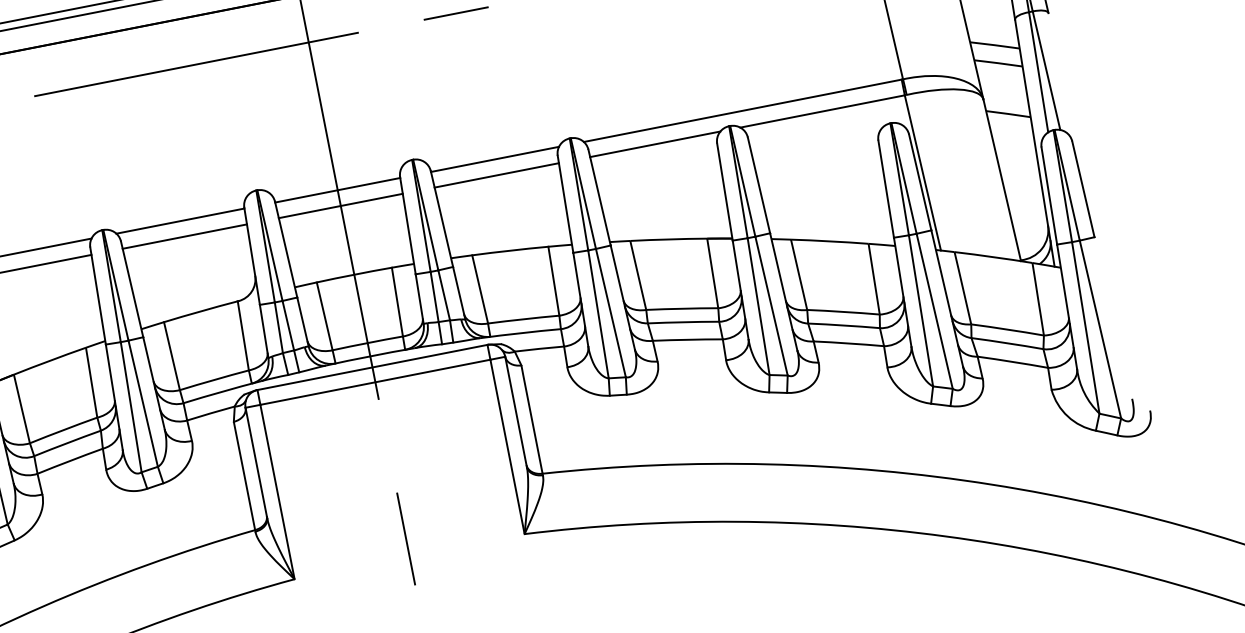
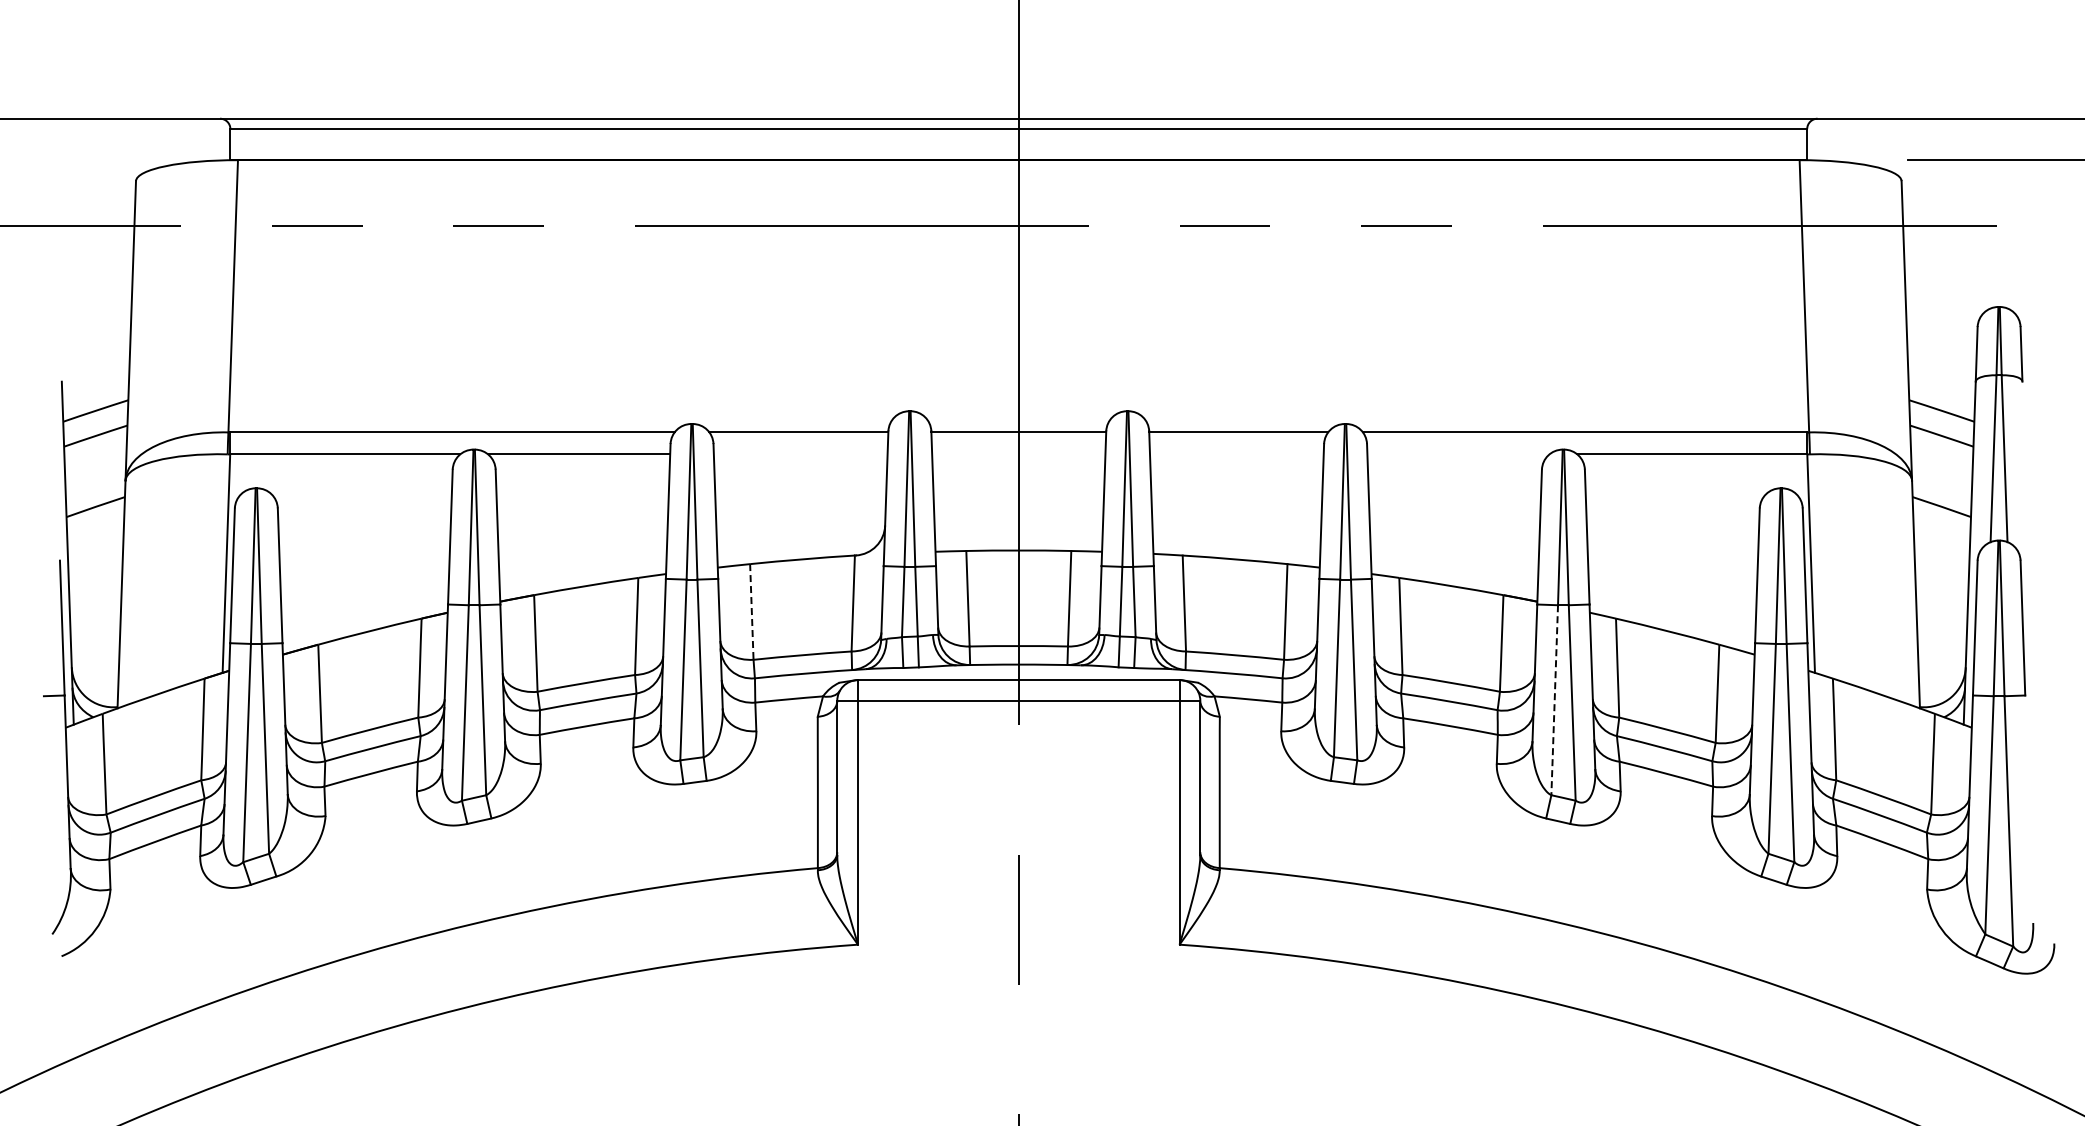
line: (655, 144) -> (1458, 454), removed
line: (496, 175) -> (1236, 454), removed
line: (340, 206) -> (1018, 454), removed
line: (184, 236) -> (800, 454), removed
line: (758, 306) -> (1554, 700), solid -> dashed
line: (171, 355) -> (751, 611), solid -> dashed

